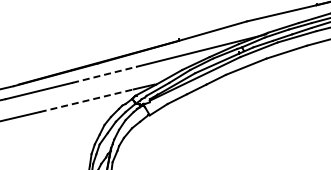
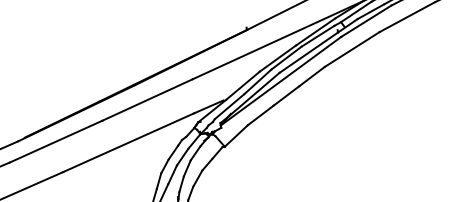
line: (104, 74) -> (147, 99), dashed -> solid
line: (87, 100) -> (129, 142), dashed -> solid

